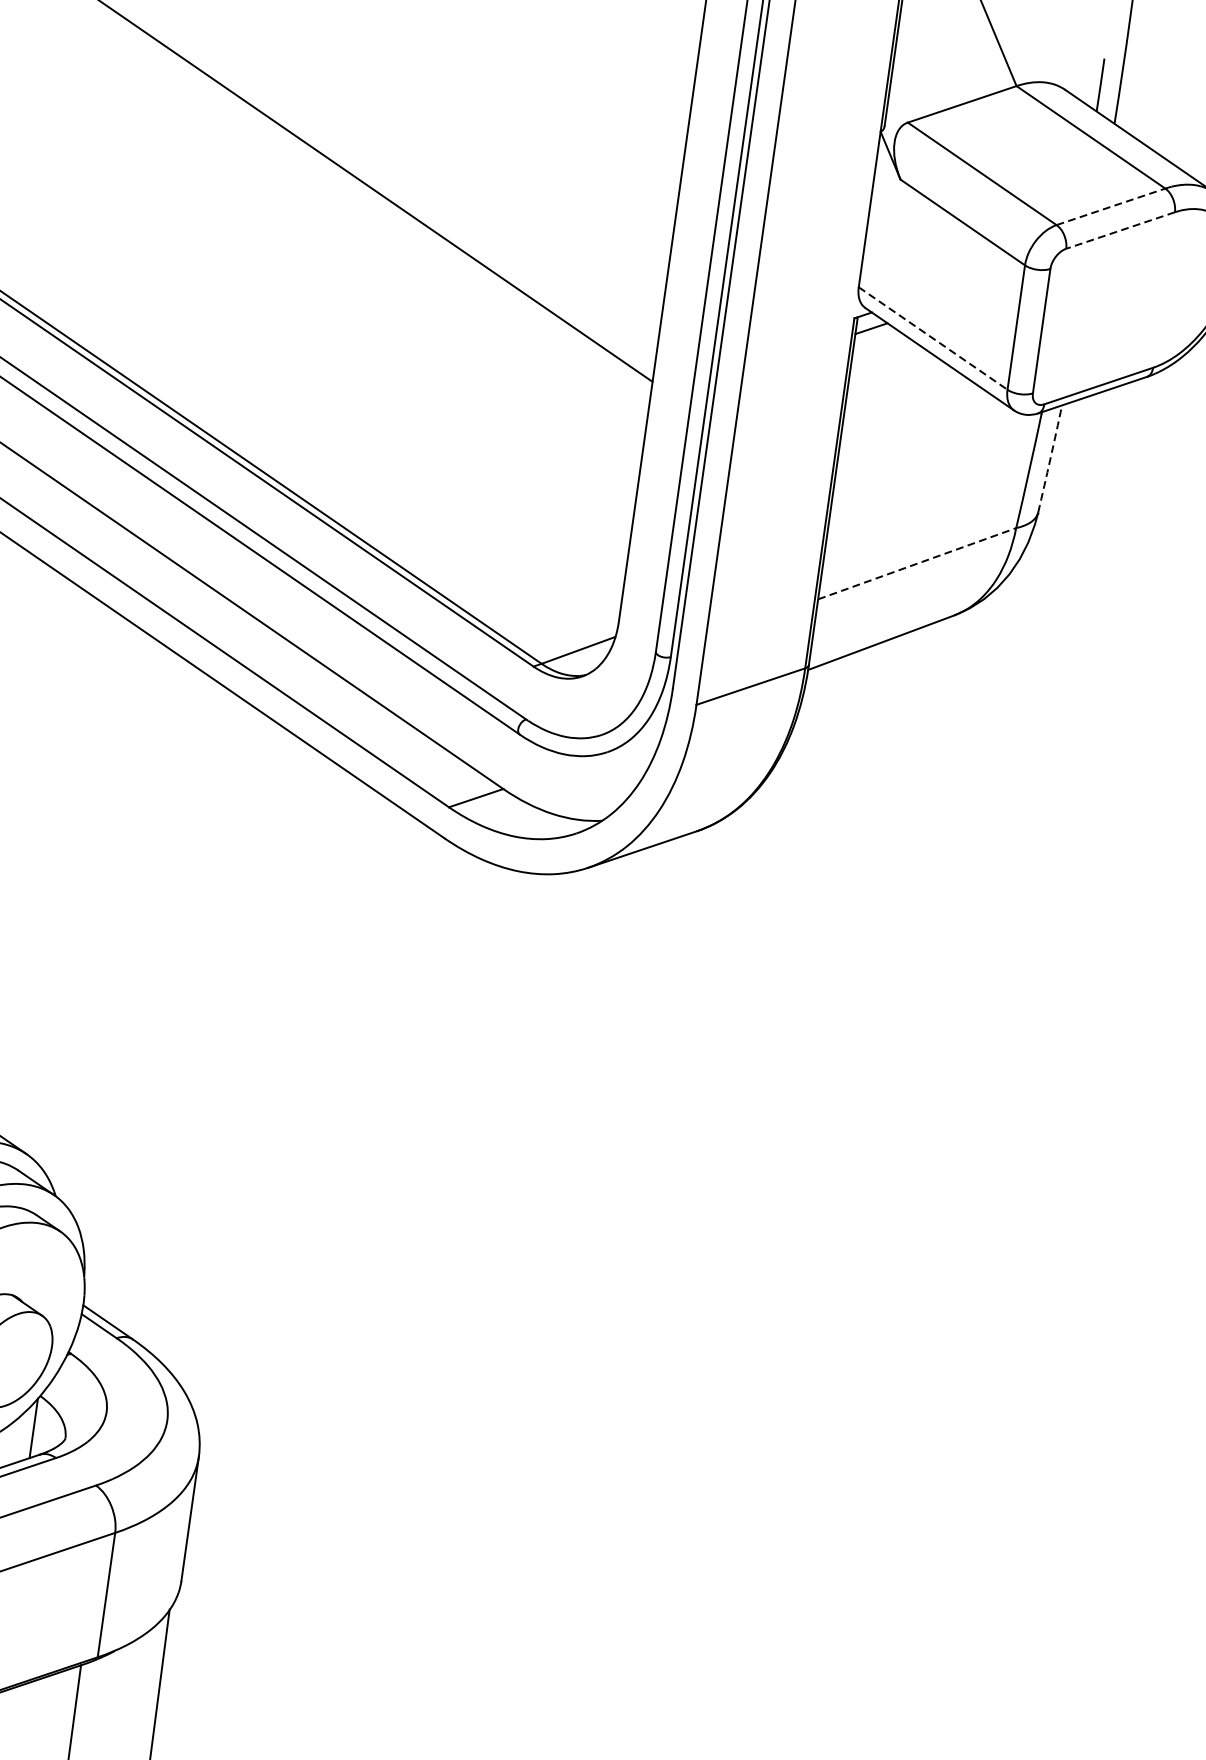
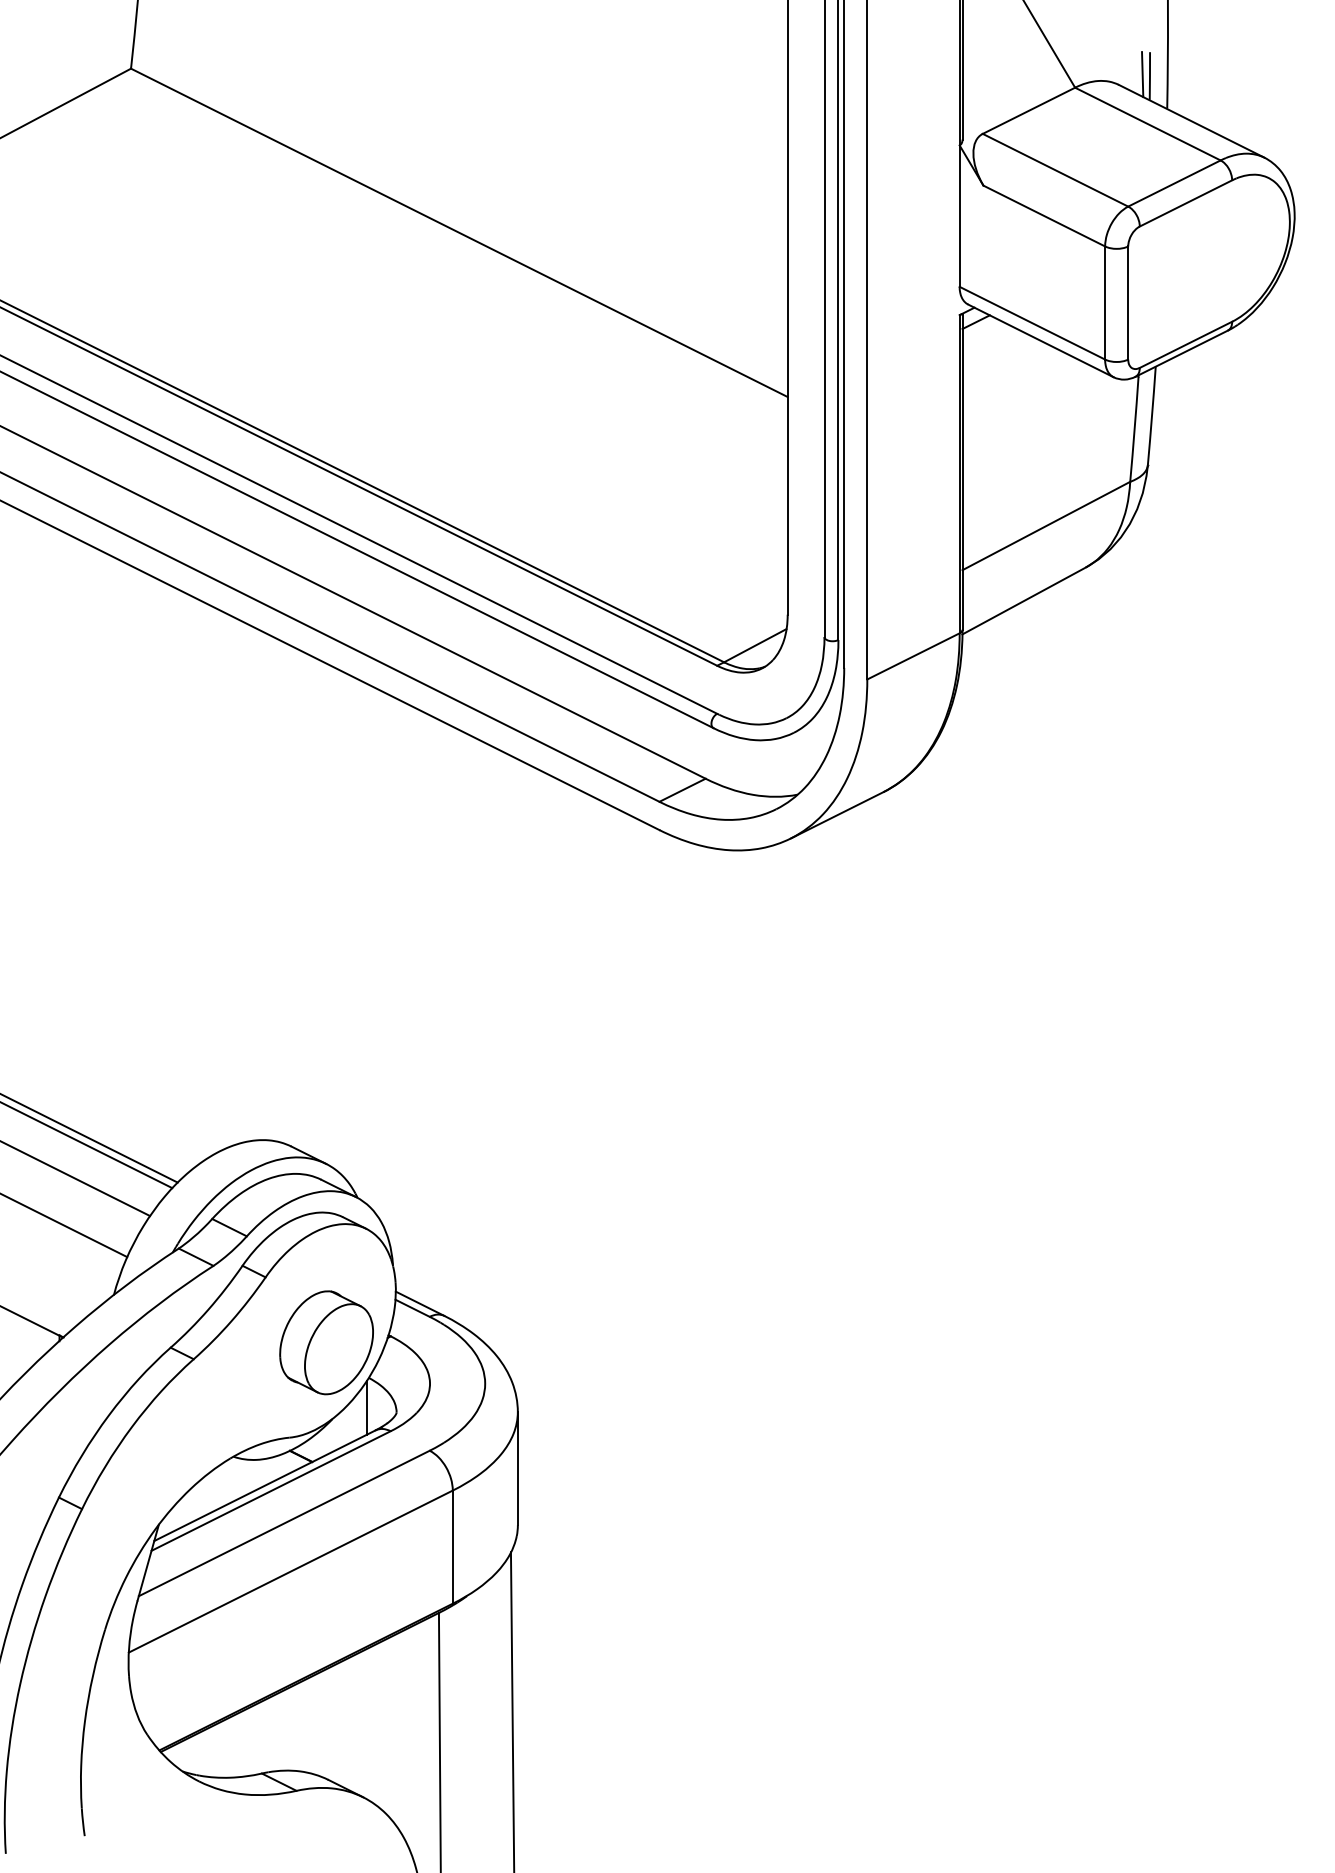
line: (1092, 81) -> (1142, 74), added
line: (1111, 206) -> (1174, 183), dashed -> solid
line: (1120, 230) -> (1185, 203), dashed -> solid
line: (933, 338) -> (1032, 323), dashed -> solid
arc: (1050, 459) -> (1152, 416), dashed -> solid
line: (917, 564) -> (1046, 526), dashed -> solid

